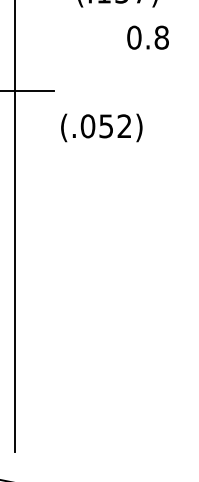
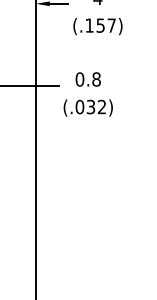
text: (146, 37) -> (87, 79), moved
text: (107, 125) -> (91, 106), (.052) -> (.032)

